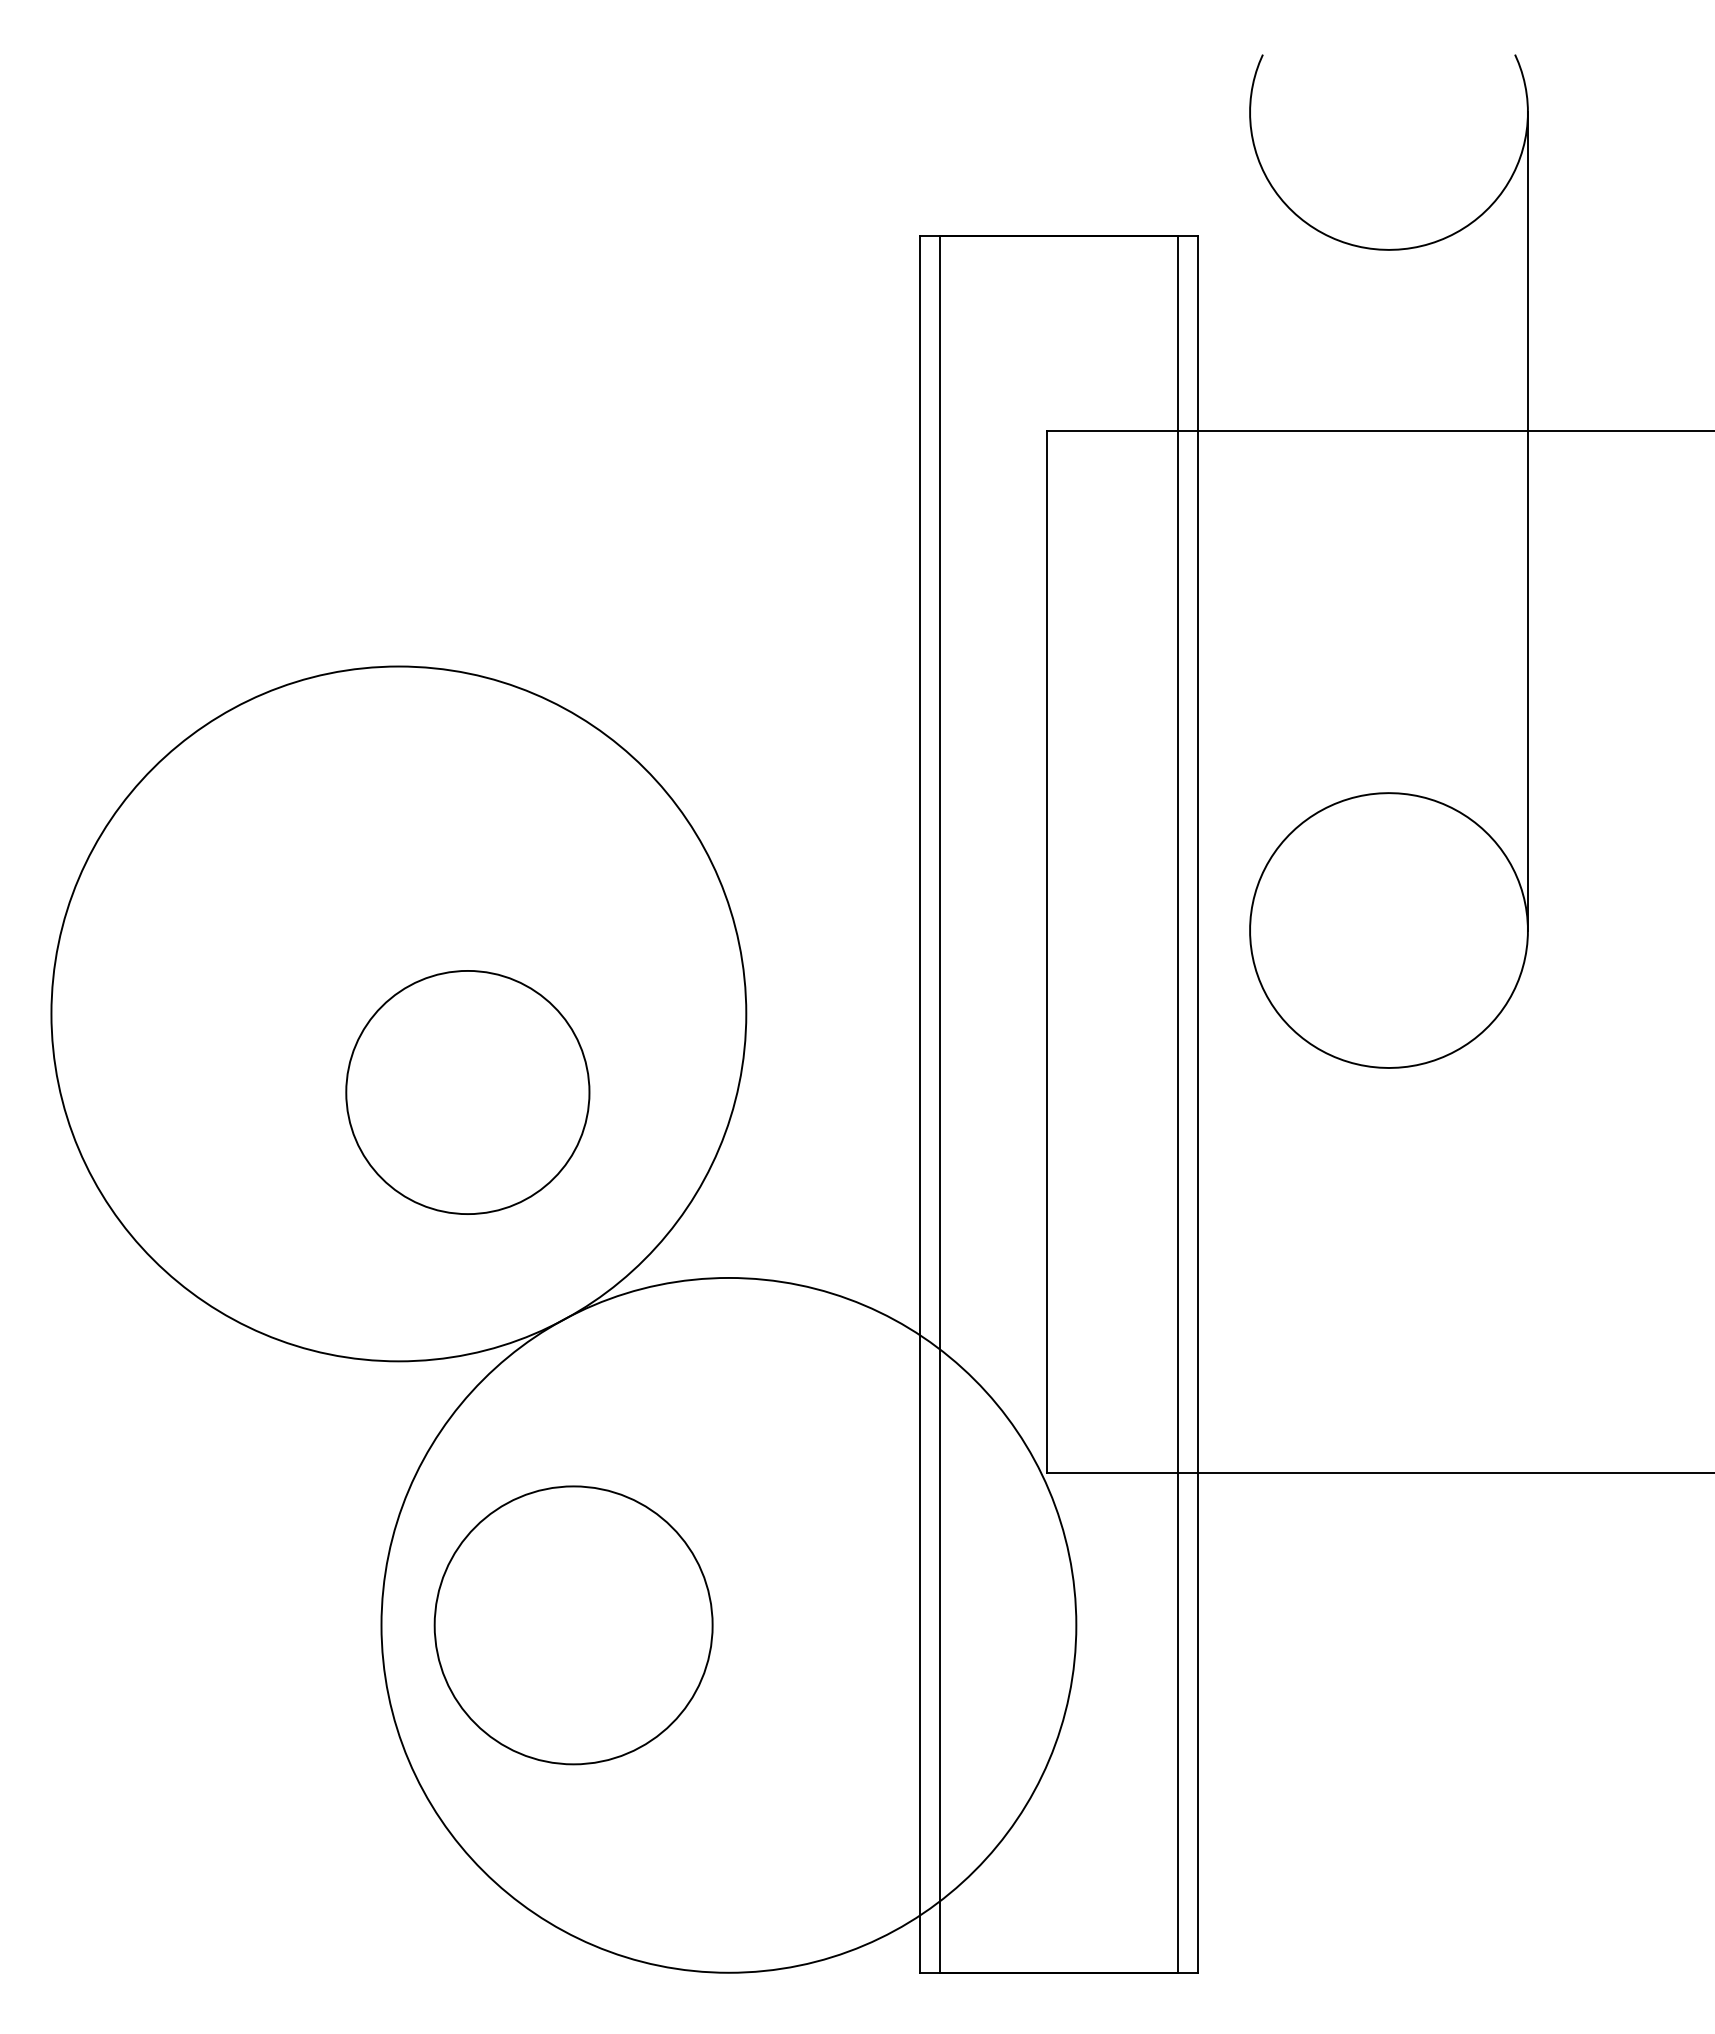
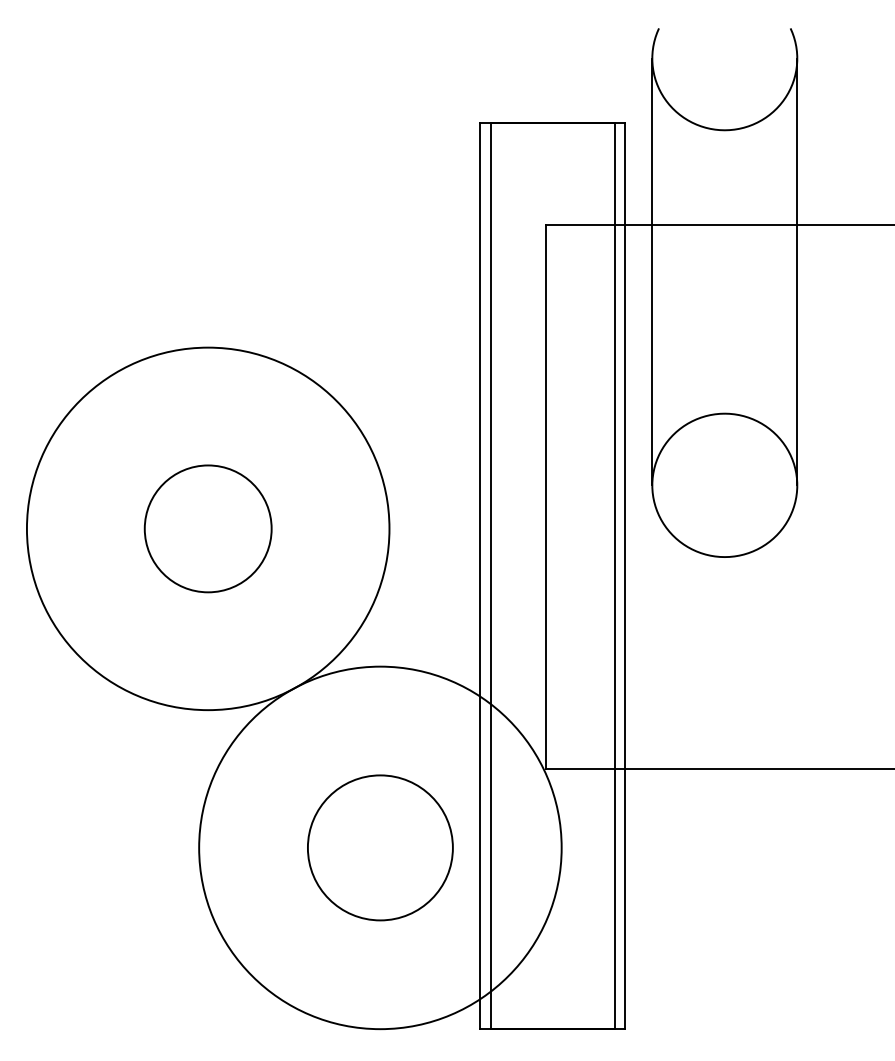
line: (1250, 520) -> (652, 271), added
circle: (466, 1091) -> (207, 528), moved
circle: (573, 1624) -> (380, 847), moved

